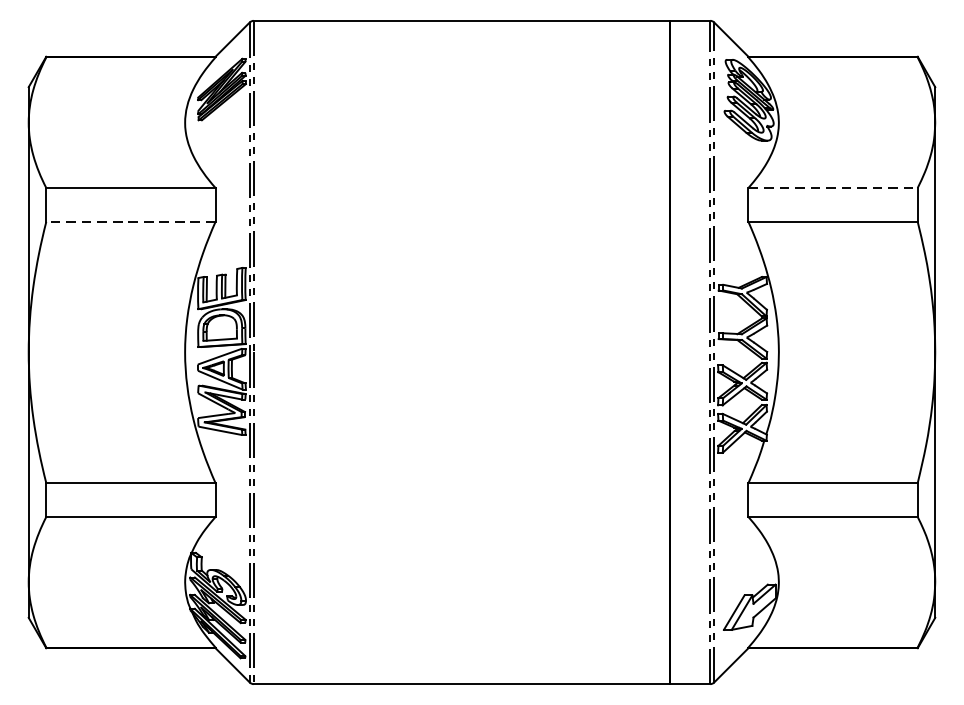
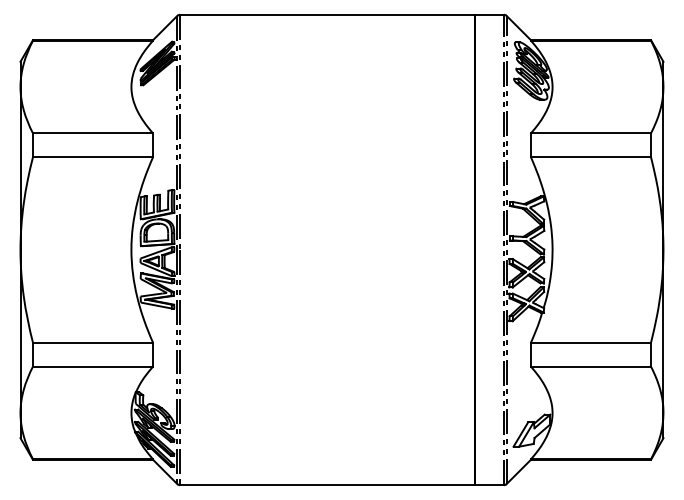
line: (833, 188) -> (591, 133), dashed -> solid
line: (130, 222) -> (92, 157), dashed -> solid

